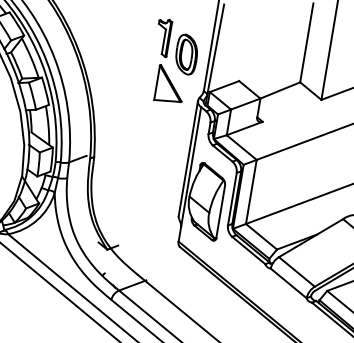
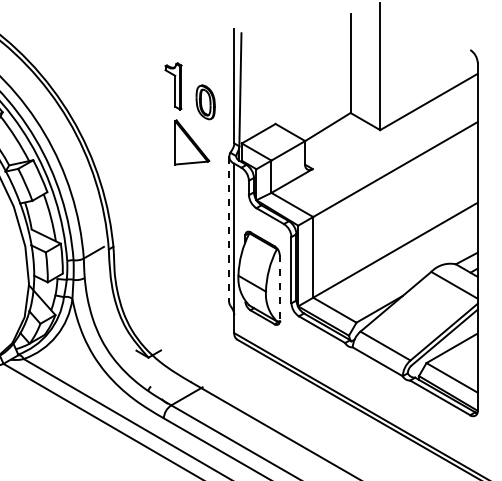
part: (186, 54) -> (205, 102), size x0.7
line: (188, 158) -> (229, 229), solid -> dashed
line: (220, 212) -> (279, 288), solid -> dashed

